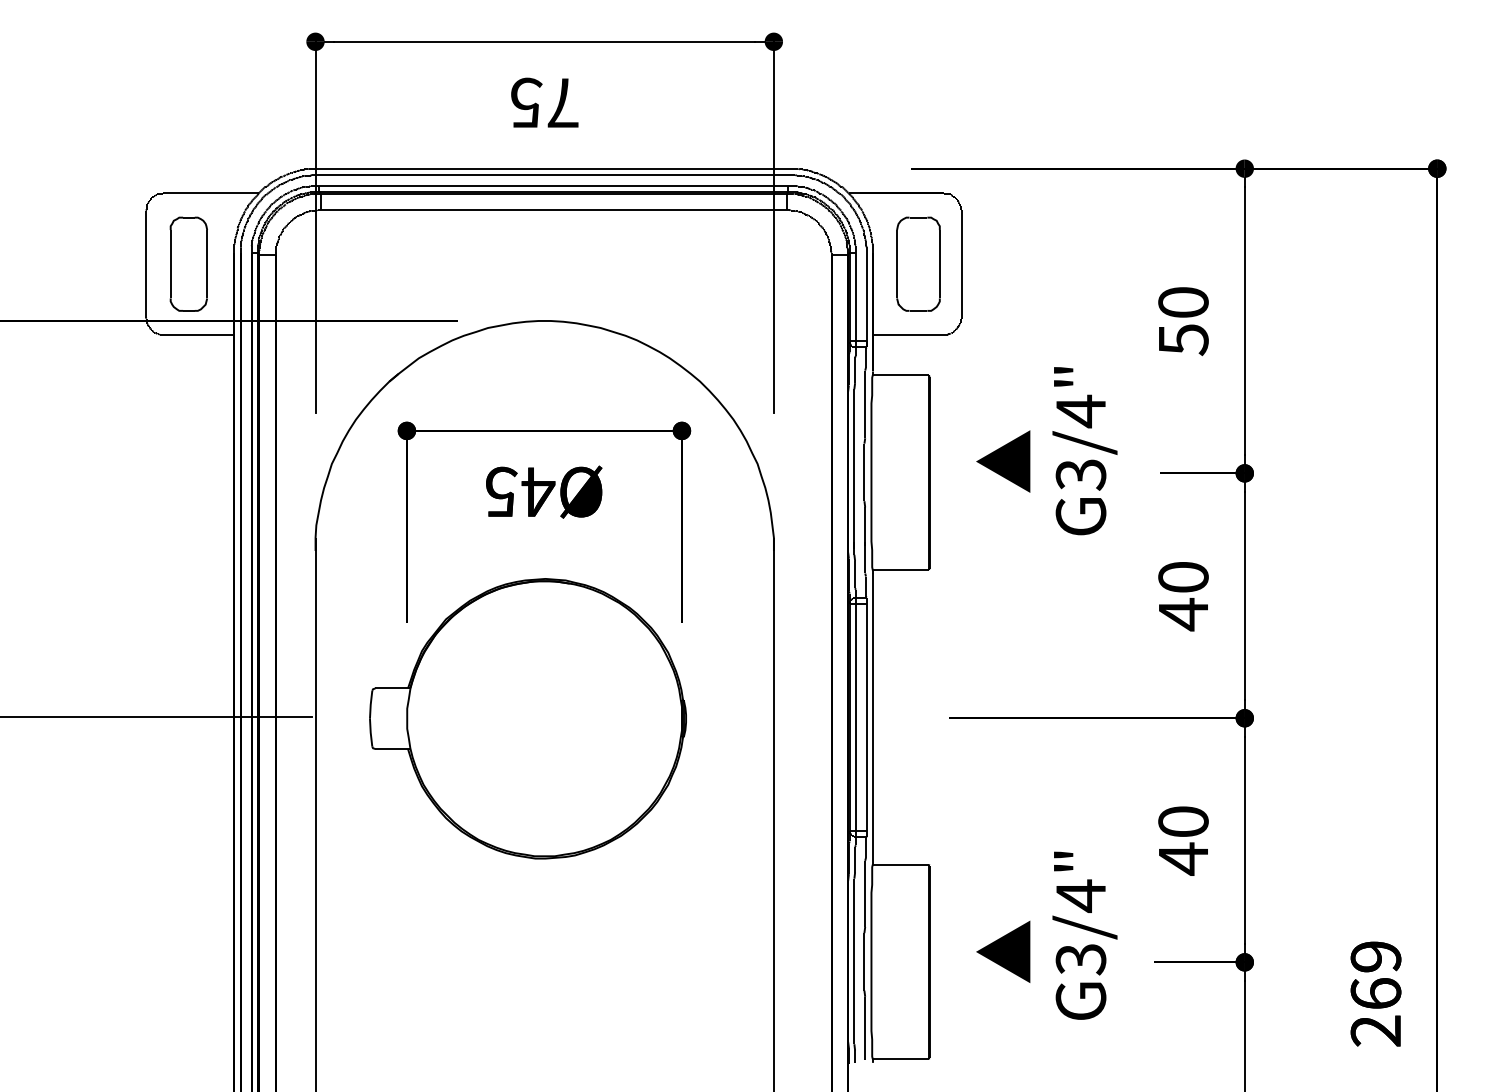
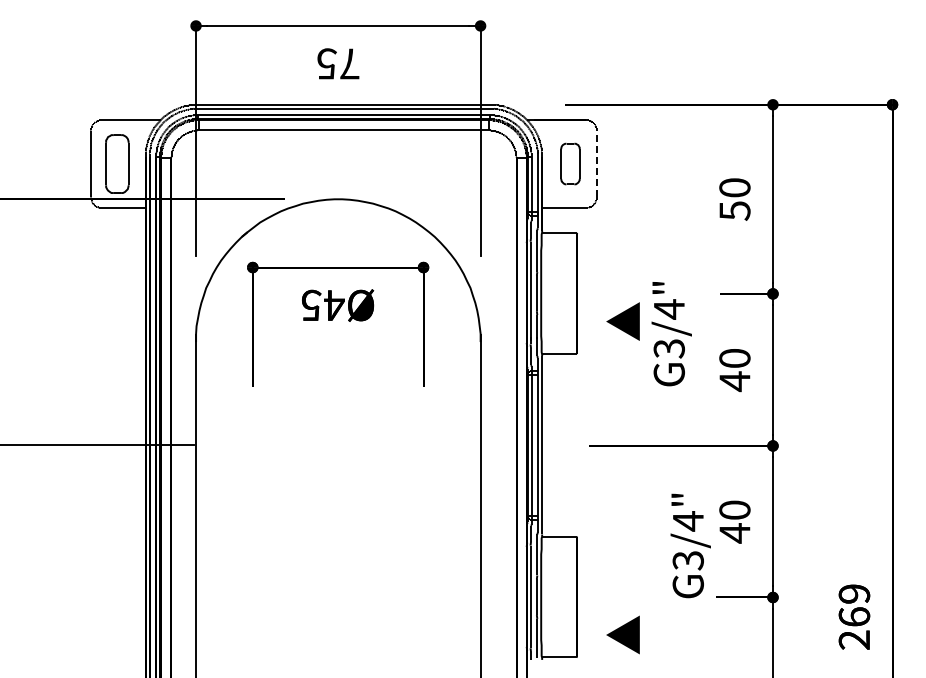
part: (918, 263) -> (570, 163), size x0.7
line: (962, 264) -> (597, 164), solid -> dashed
text: (1084, 451) -> (671, 334), moved
text: (1002, 461) -> (622, 321), moved
part: (527, 717) -> (327, 445), removed
text: (1084, 934) -> (690, 545), moved
text: (1002, 951) -> (622, 634), moved

